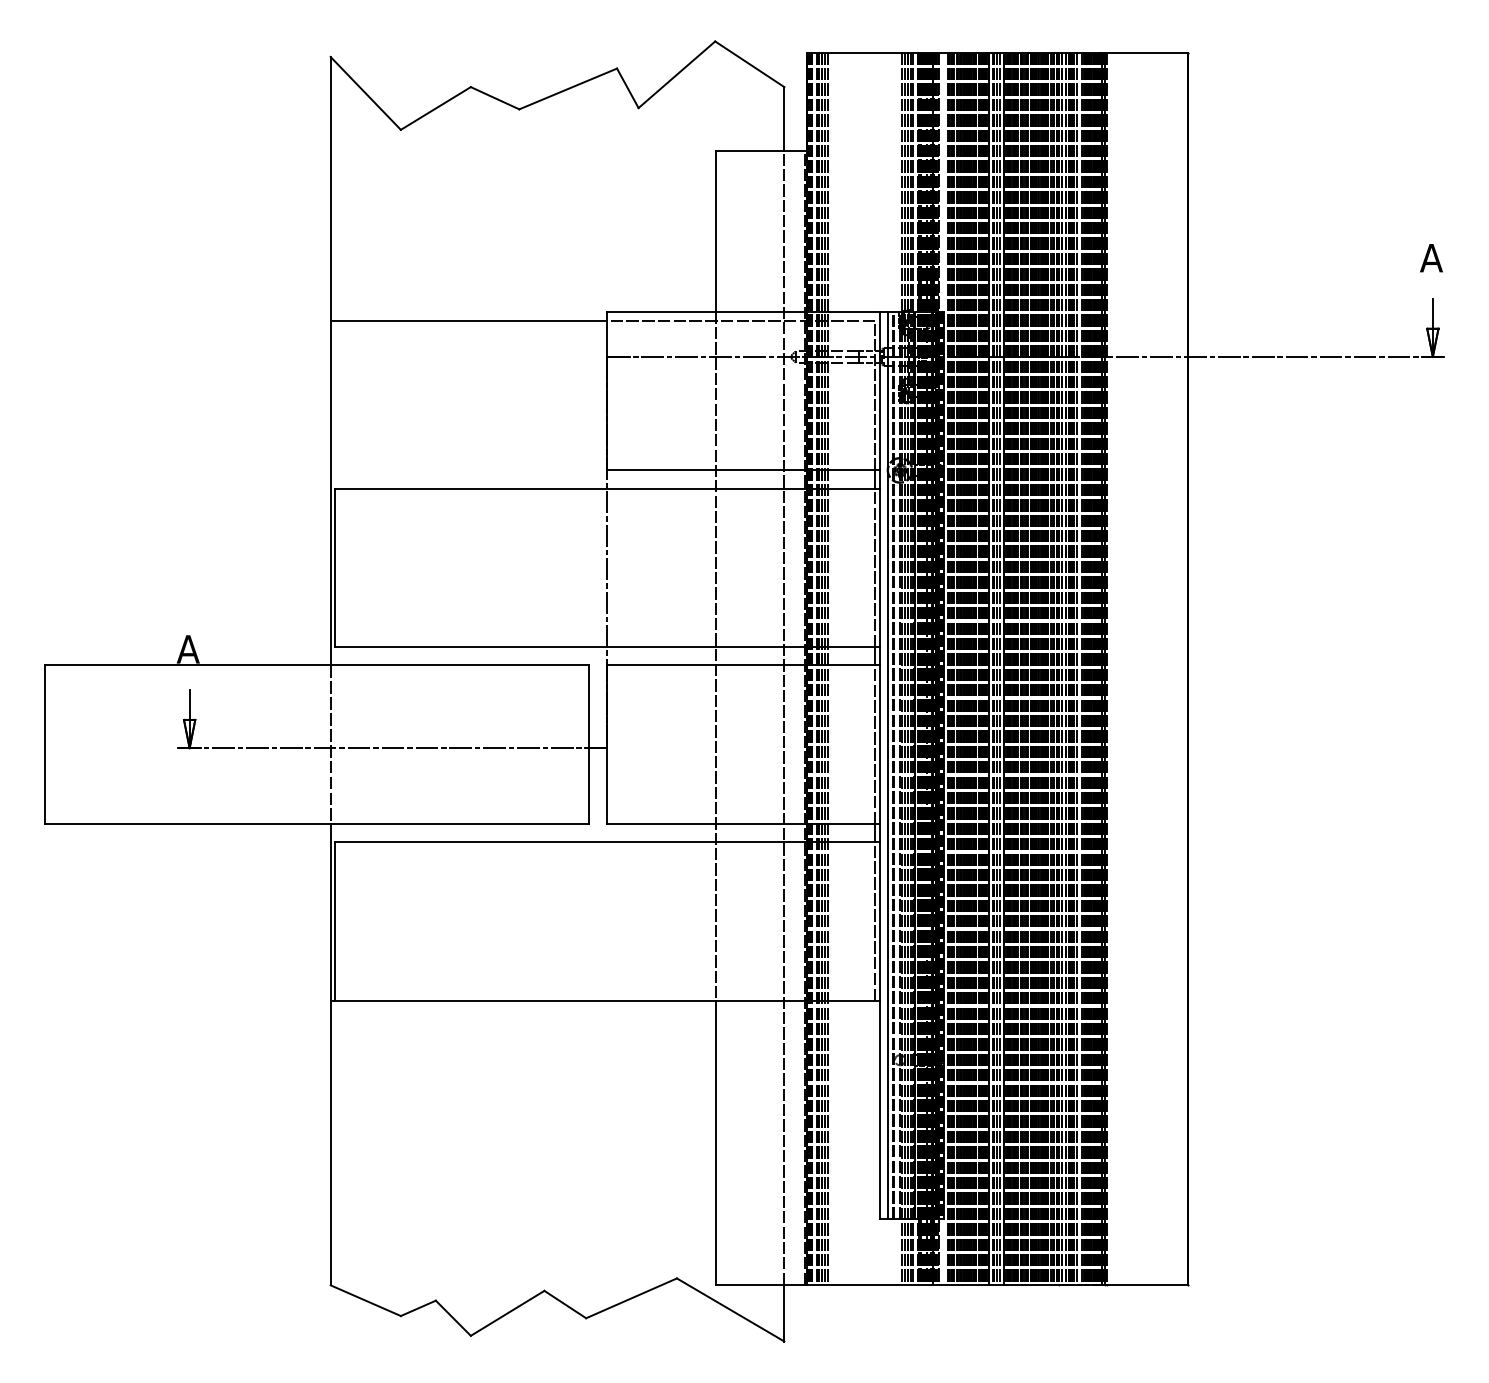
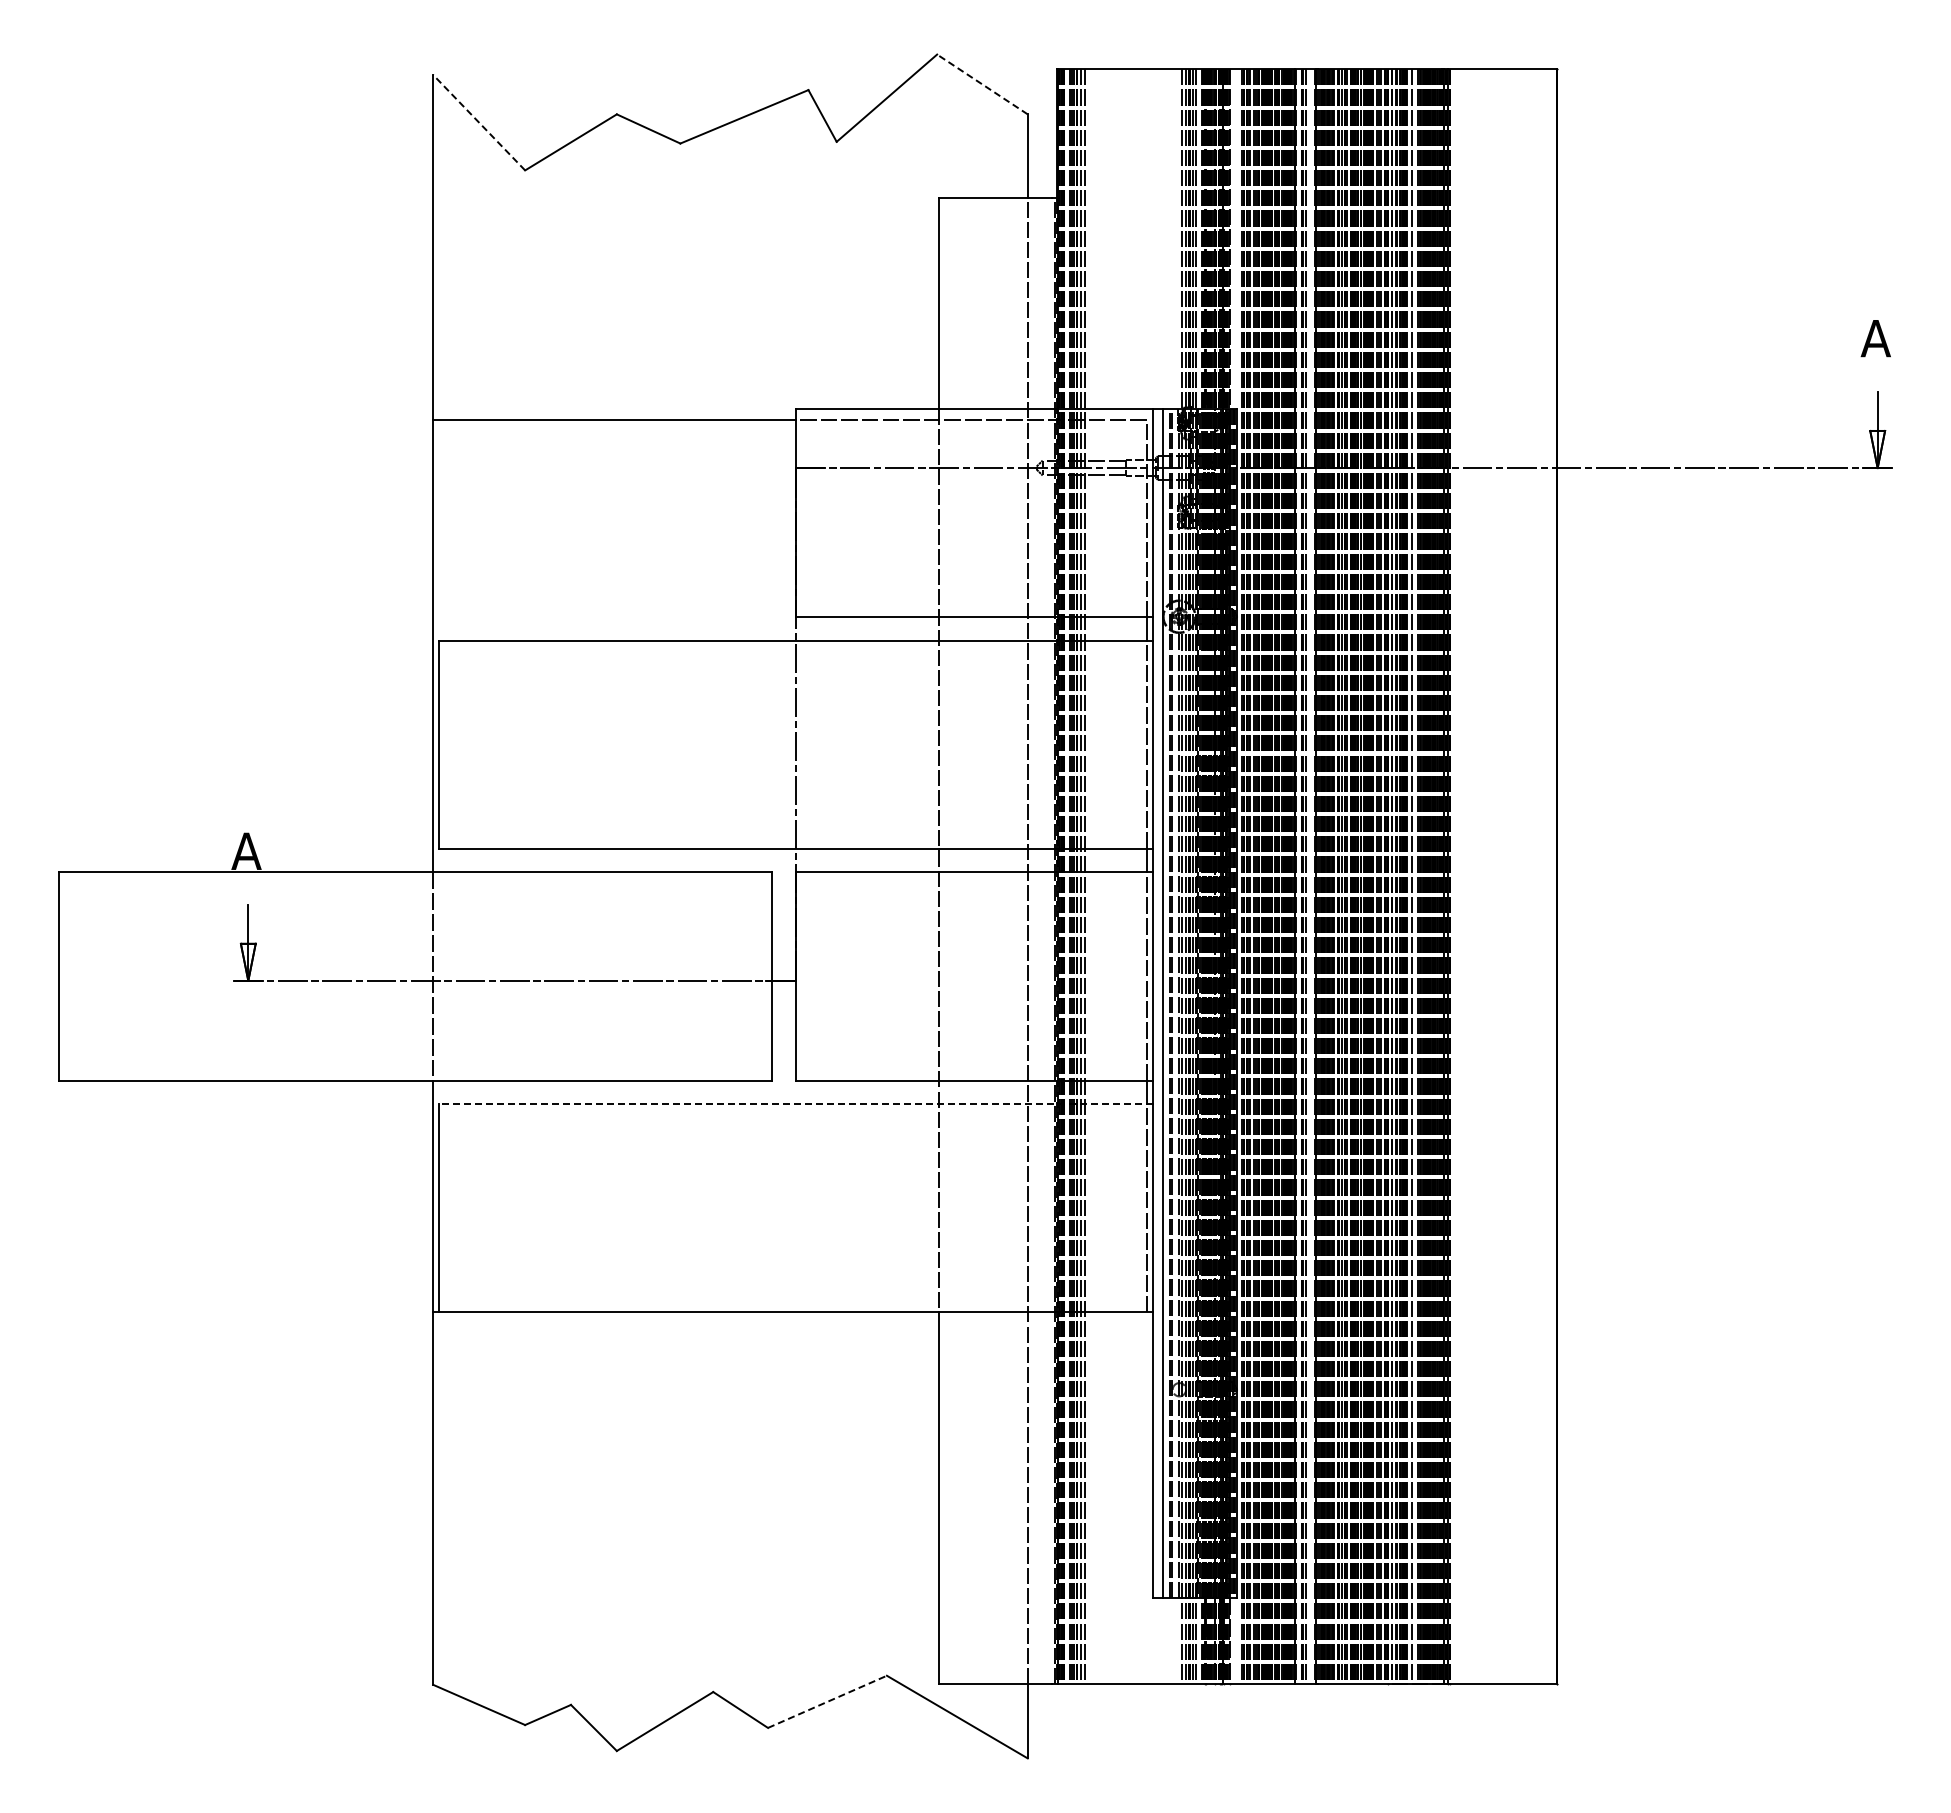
line: (749, 64) -> (982, 84), solid -> dashed
line: (365, 93) -> (478, 122), solid -> dashed
line: (999, 668) -> (1309, 876), removed
line: (607, 842) -> (795, 1104), solid -> dashed
line: (631, 1298) -> (827, 1701), solid -> dashed

